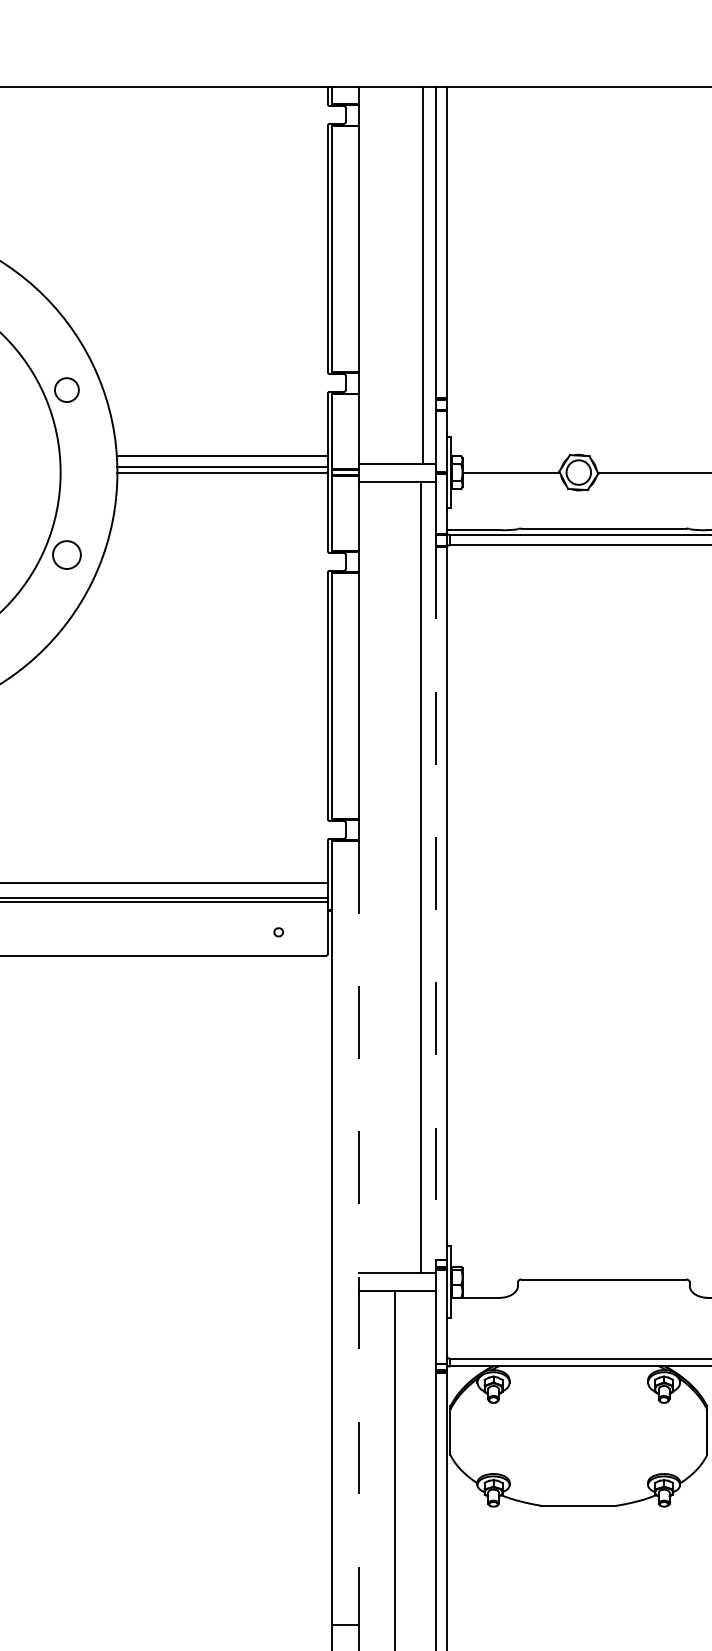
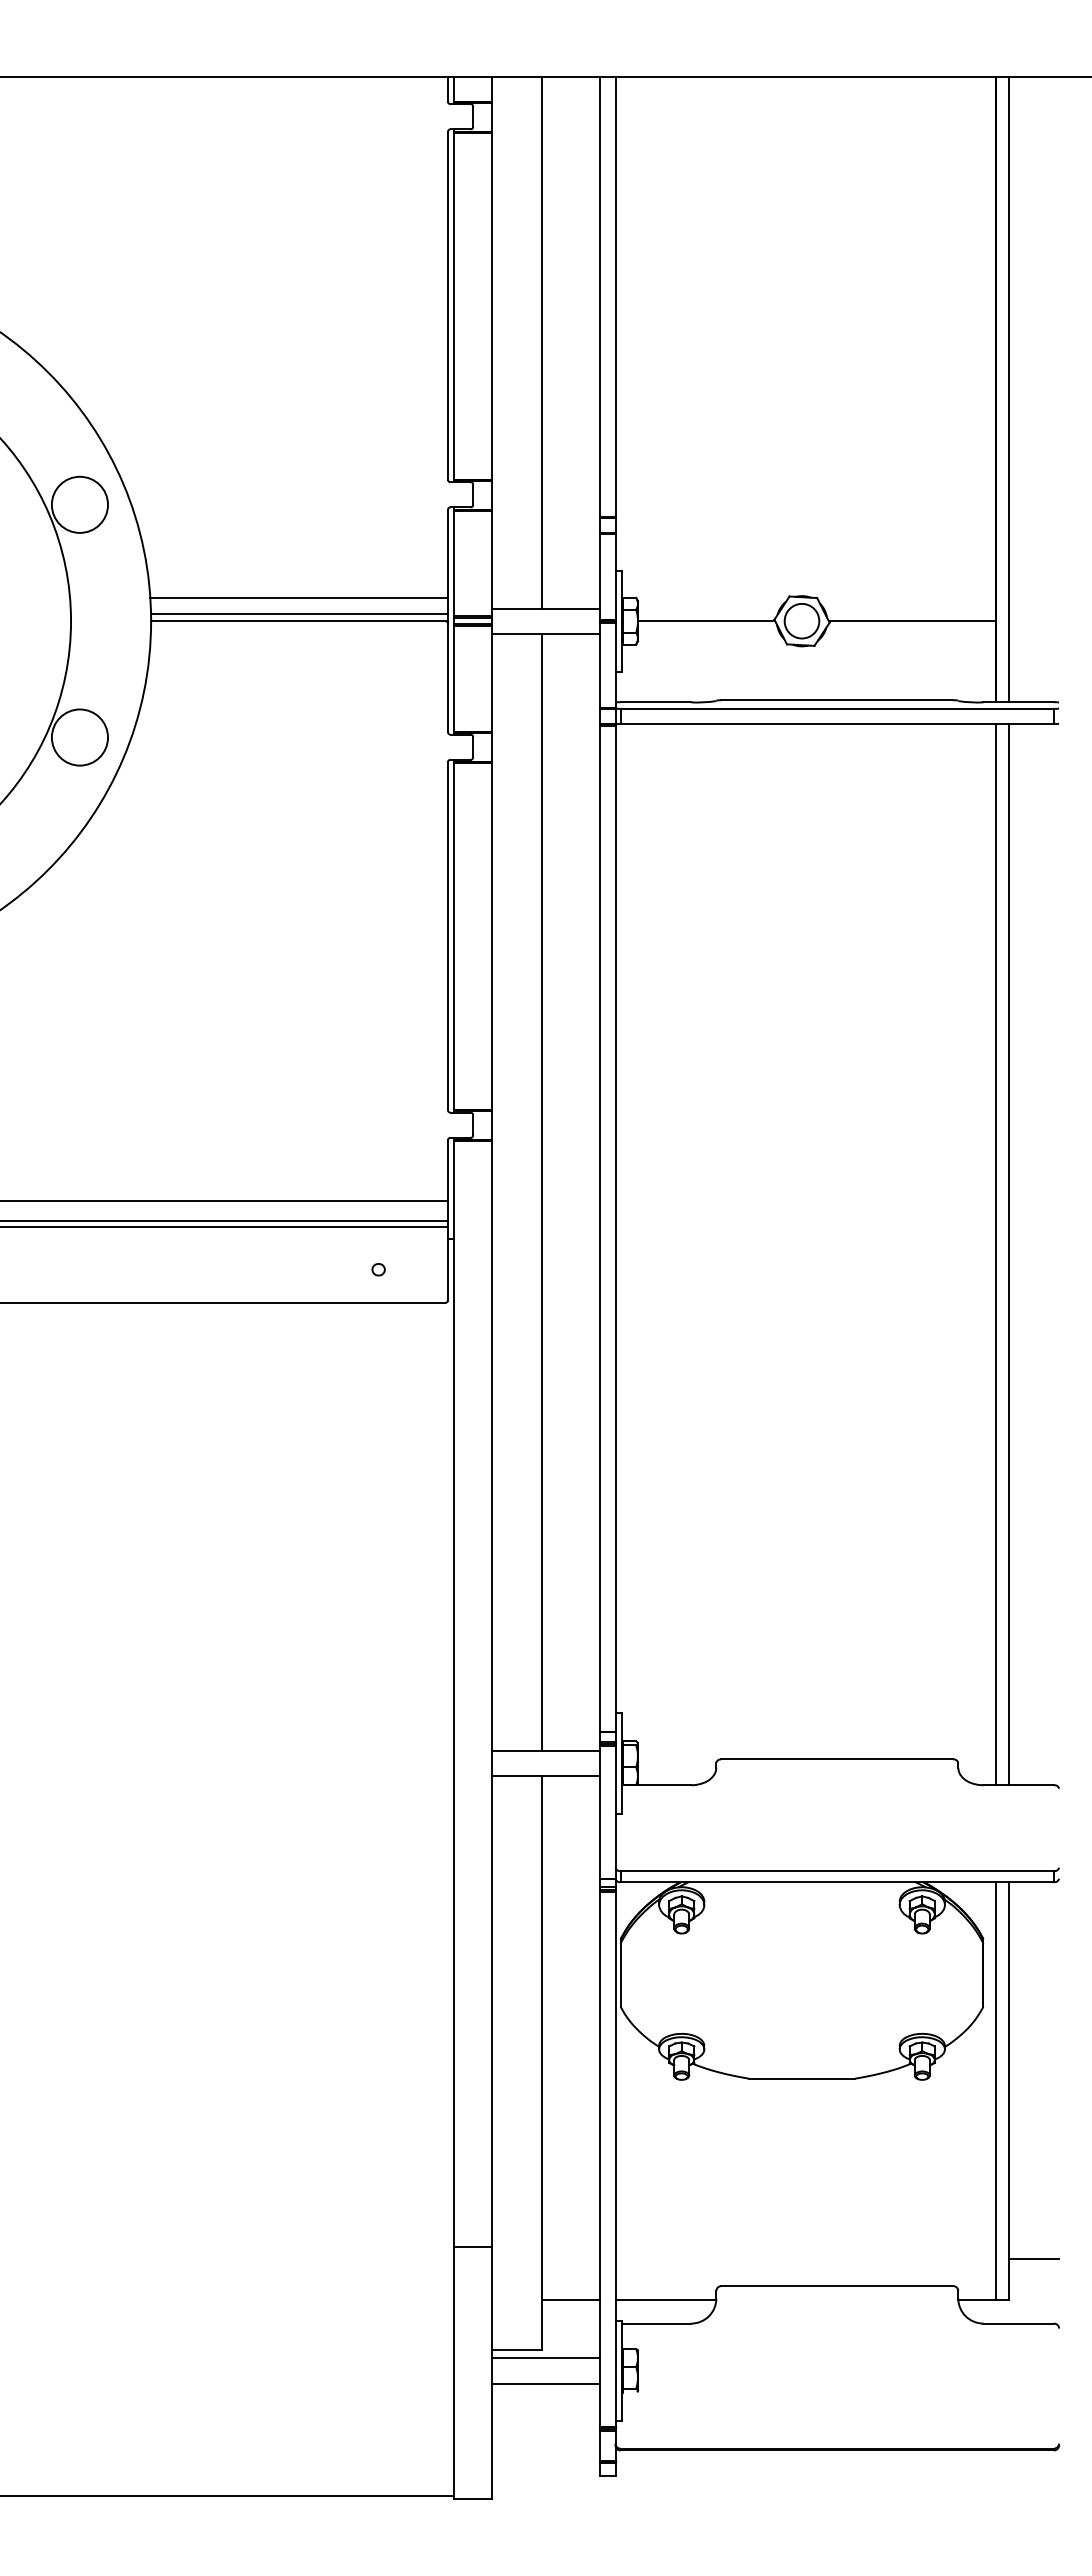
line: (423, 275) -> (542, 342), moved
circle: (66, 389) -> (79, 504), size x1.67
circle: (66, 555) -> (79, 737), size x1.43
line: (421, 876) -> (542, 1191), moved
line: (435, 903) -> (600, 1228), dashed -> solid
line: (359, 1232) -> (492, 1693), dashed -> solid

